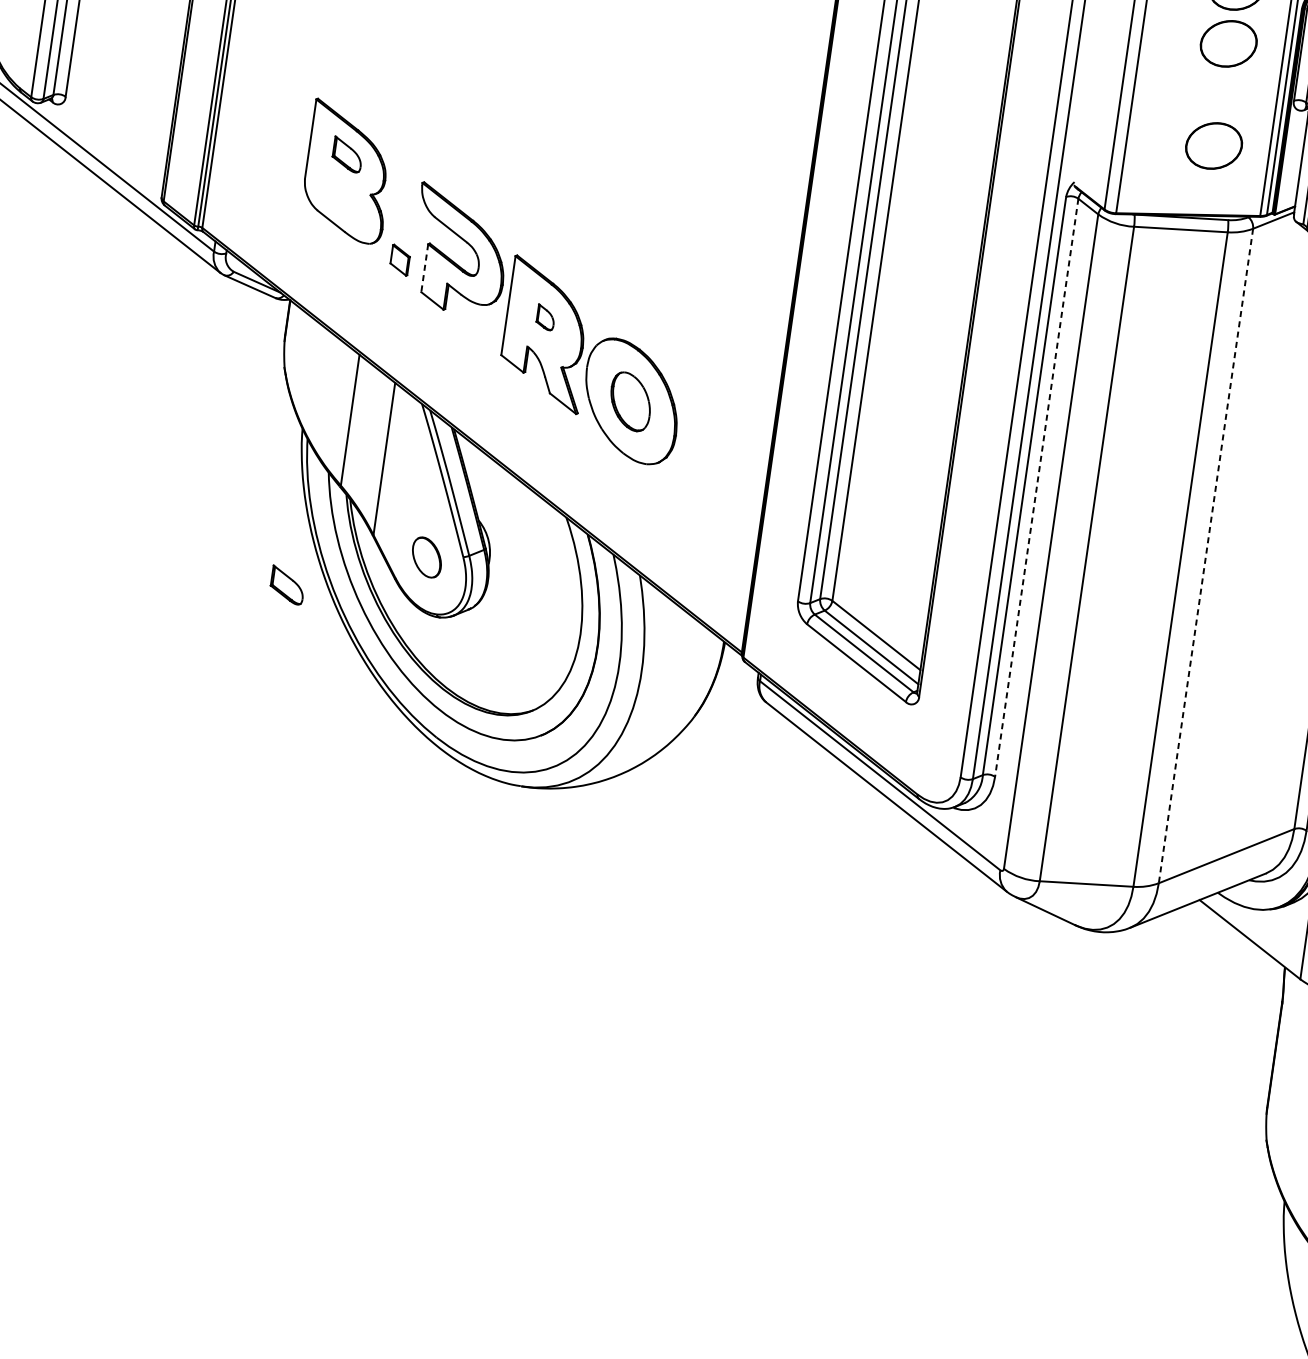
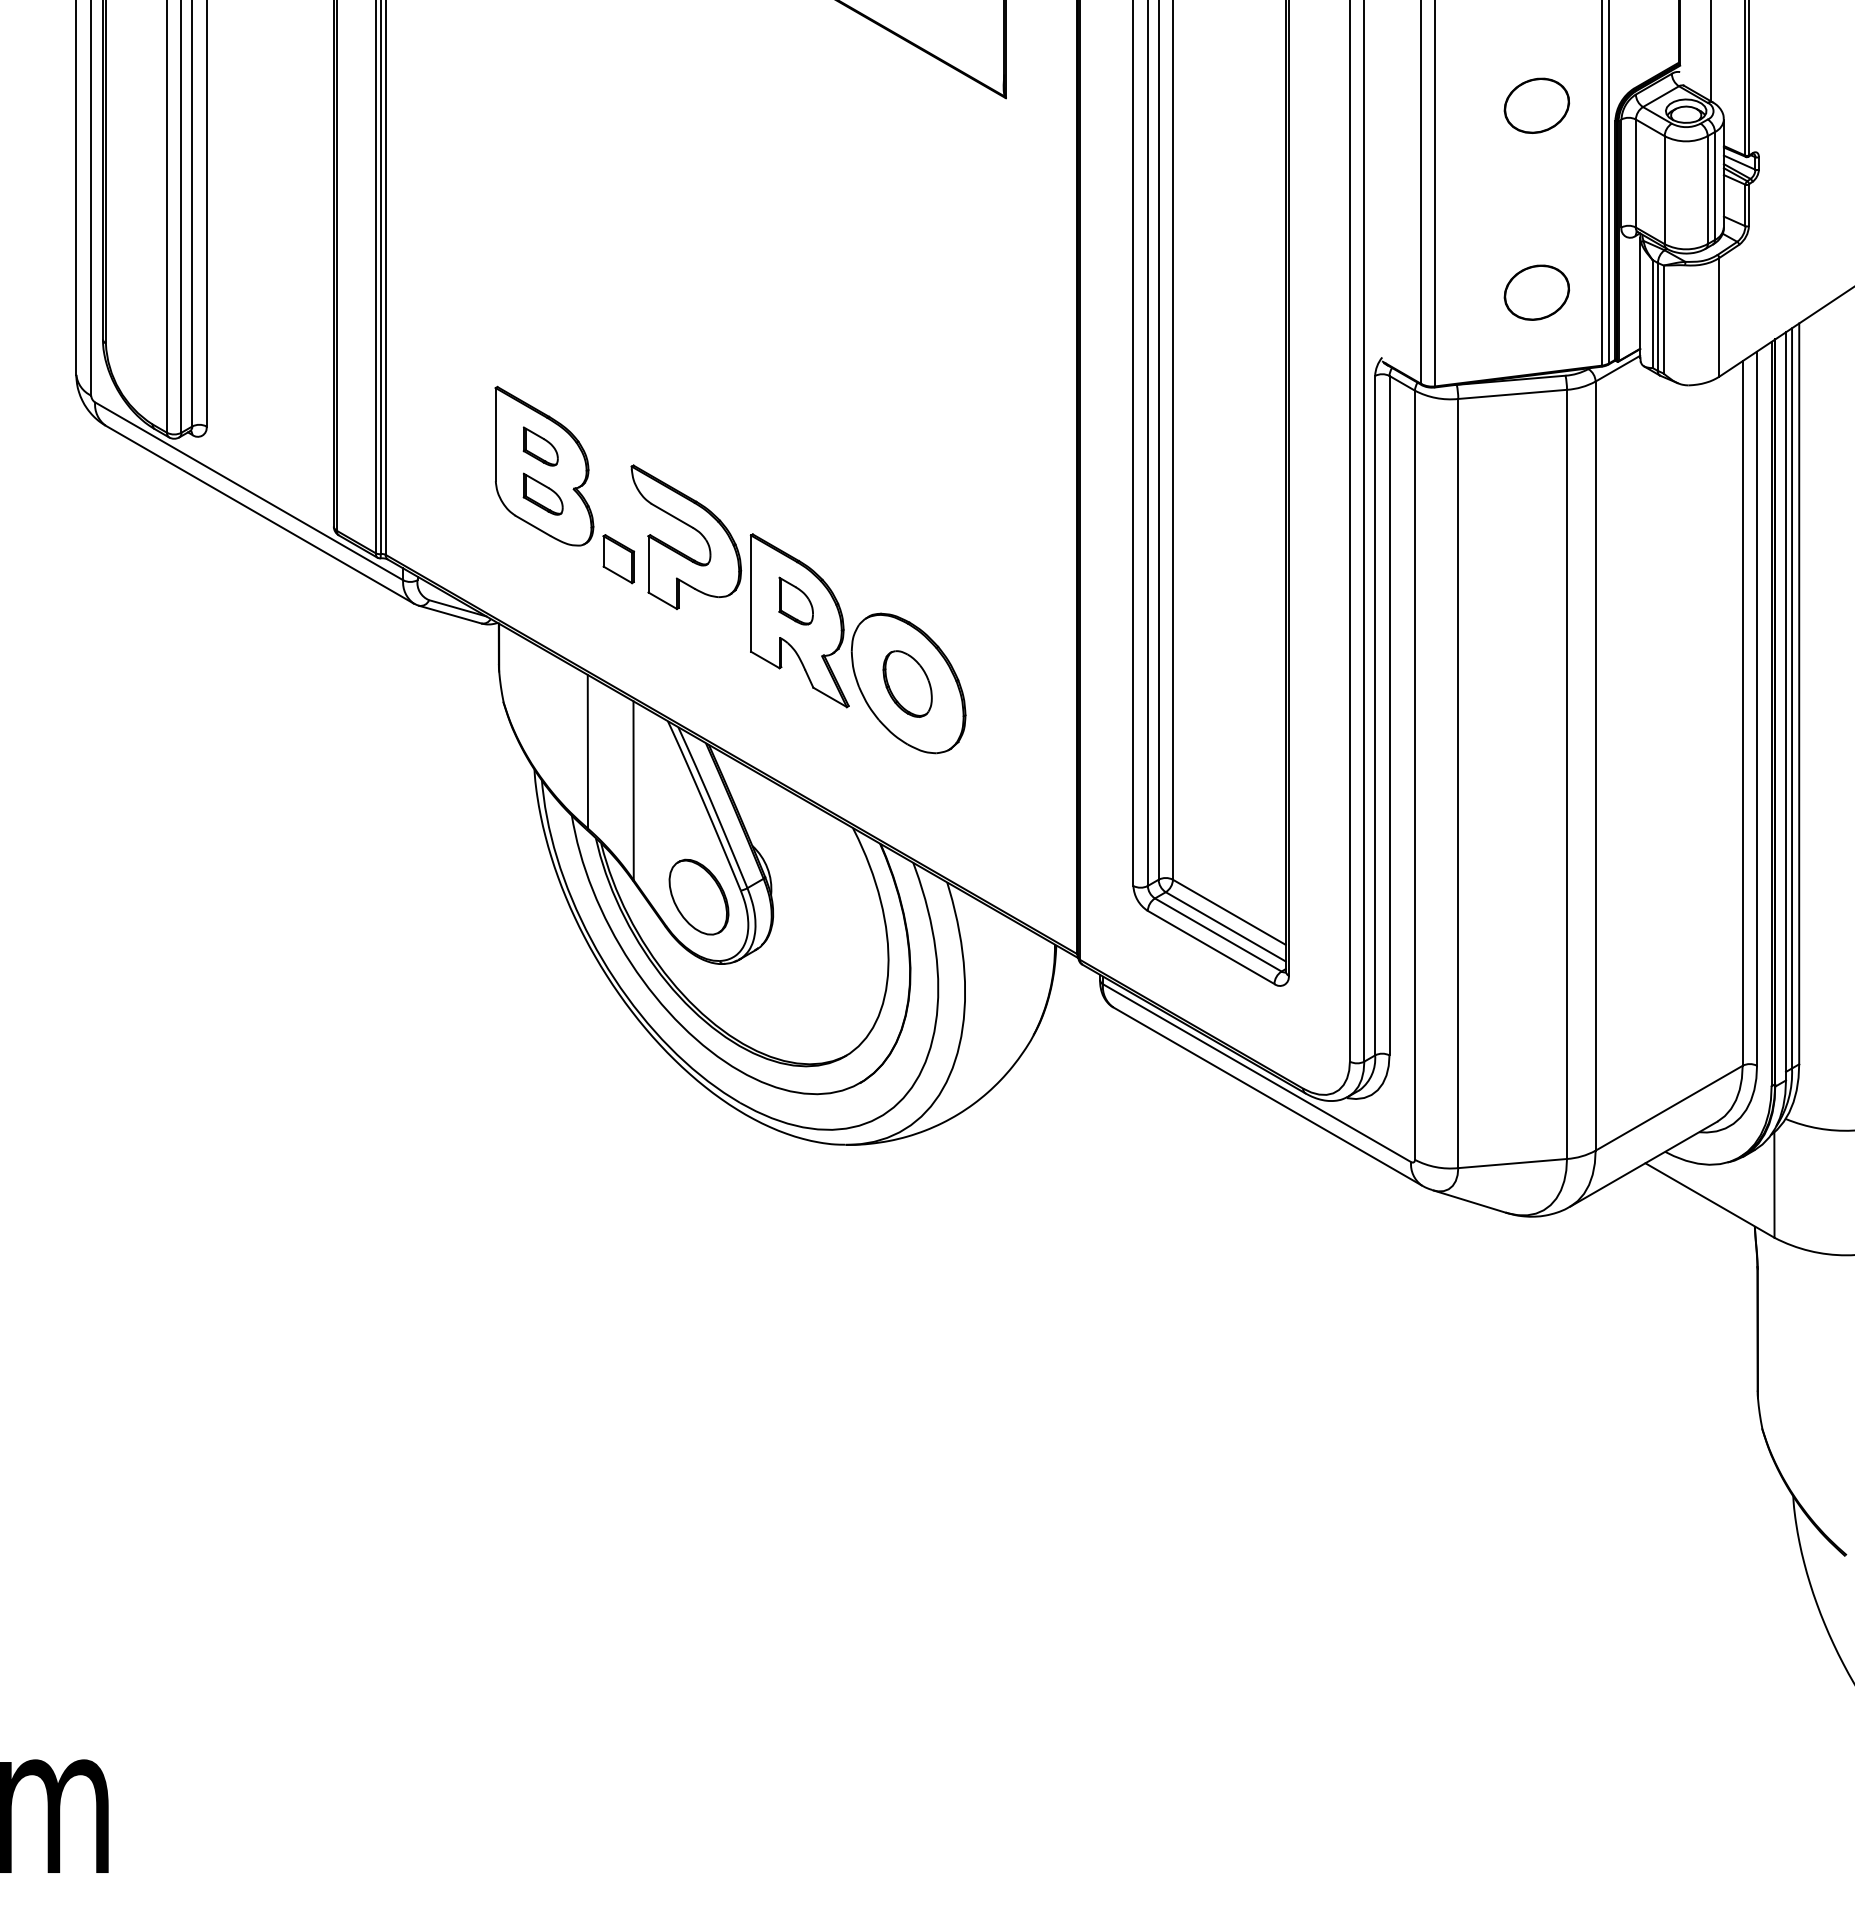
part: (1228, 43) -> (1536, 172), removed
part: (399, 260) -> (618, 559), size x1.43
line: (424, 268) -> (648, 564), dashed -> solid
part: (545, 316) -> (795, 600), size x1.67
line: (1036, 487) -> (1389, 715), dashed -> solid
part: (426, 556) -> (698, 896), size x1.67
line: (1205, 556) -> (1595, 766), dashed -> solid
part: (287, 584) -> (542, 493), moved

